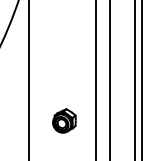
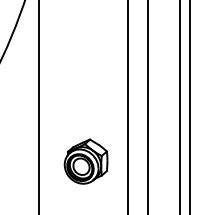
part: (64, 120) -> (86, 160), size x1.4

